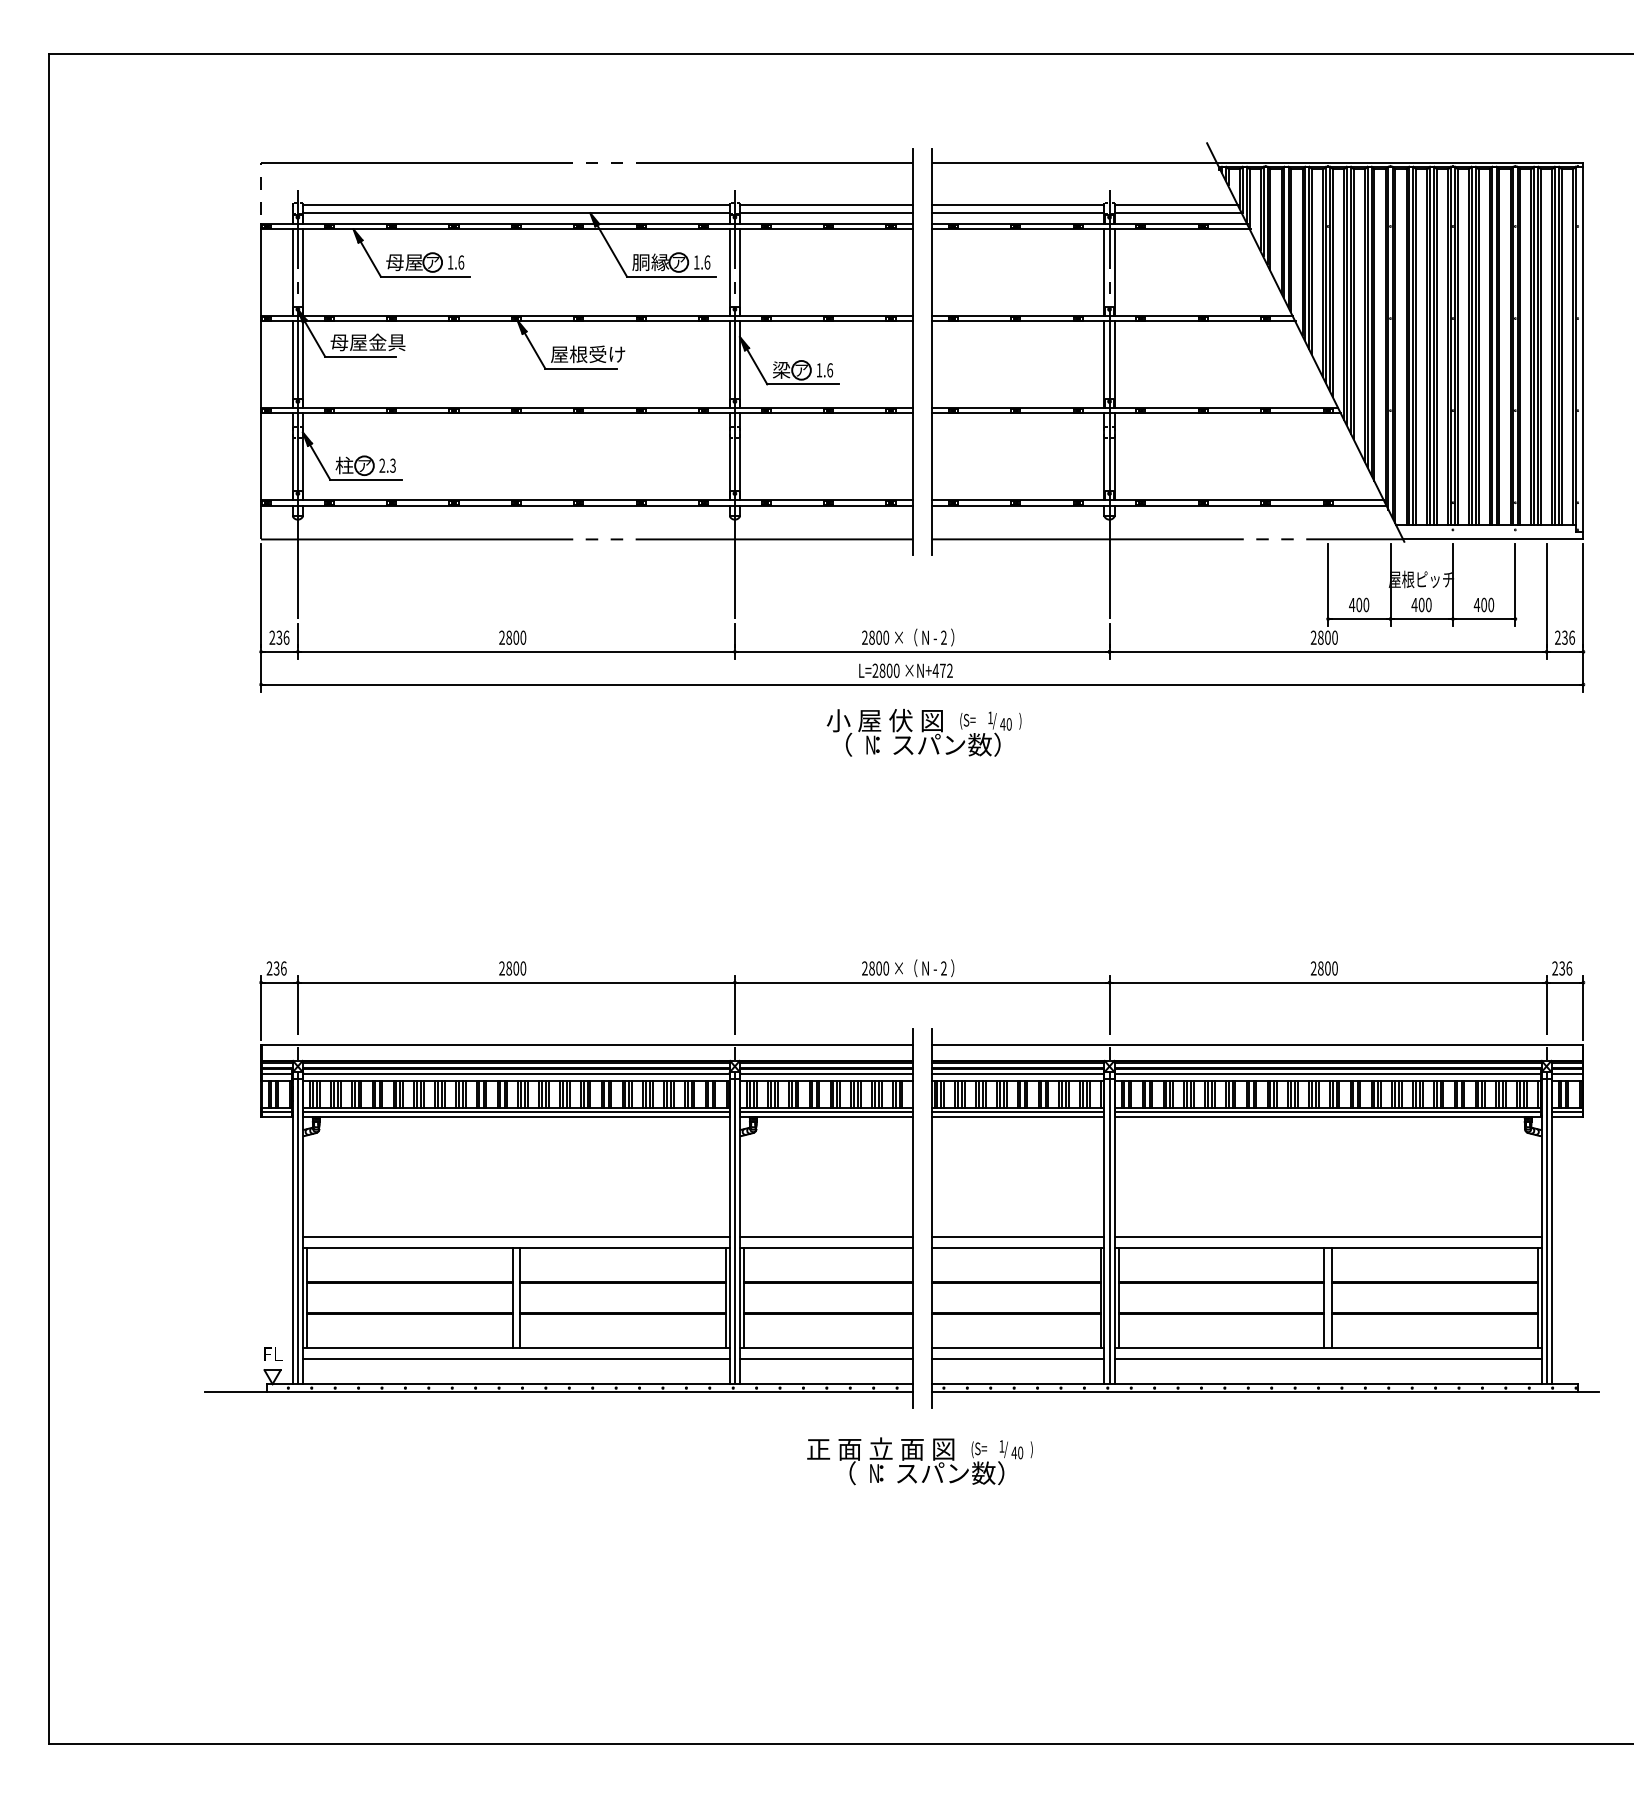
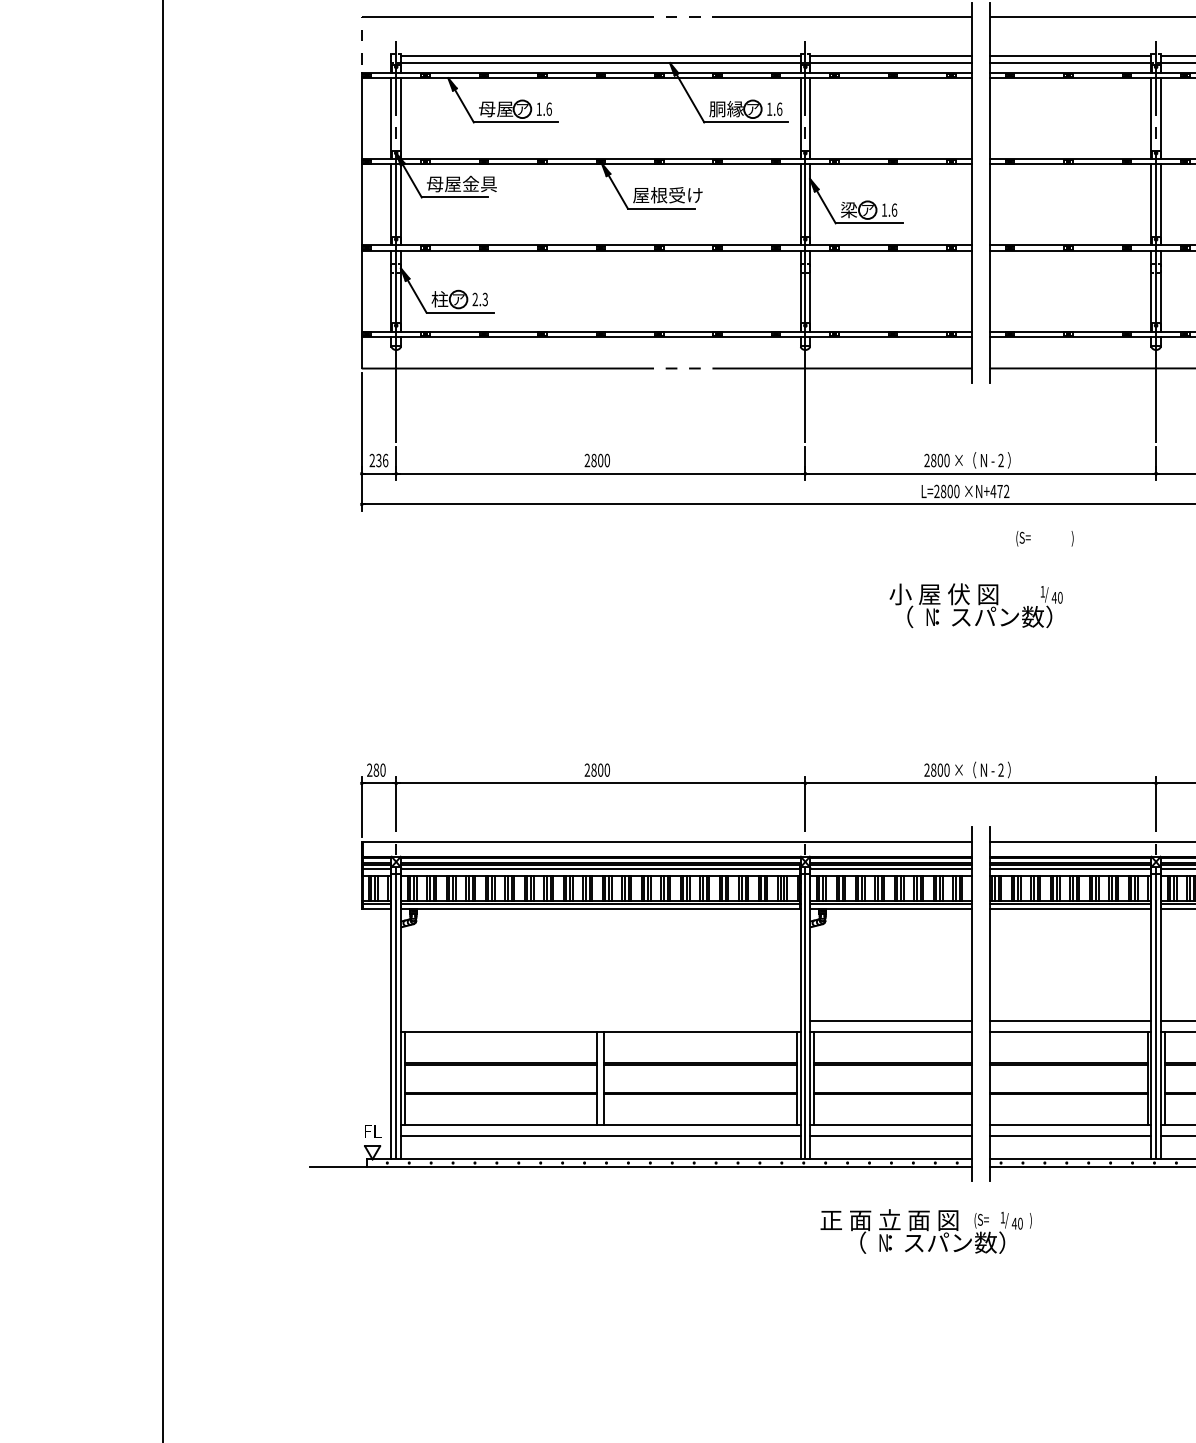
text: (918, 732) -> (975, 605), moved
text: (279, 968) -> (379, 770), 236 -> 280
line: (515, 1236) -> (599, 1021), removed
text: (919, 1461) -> (925, 1231), moved

